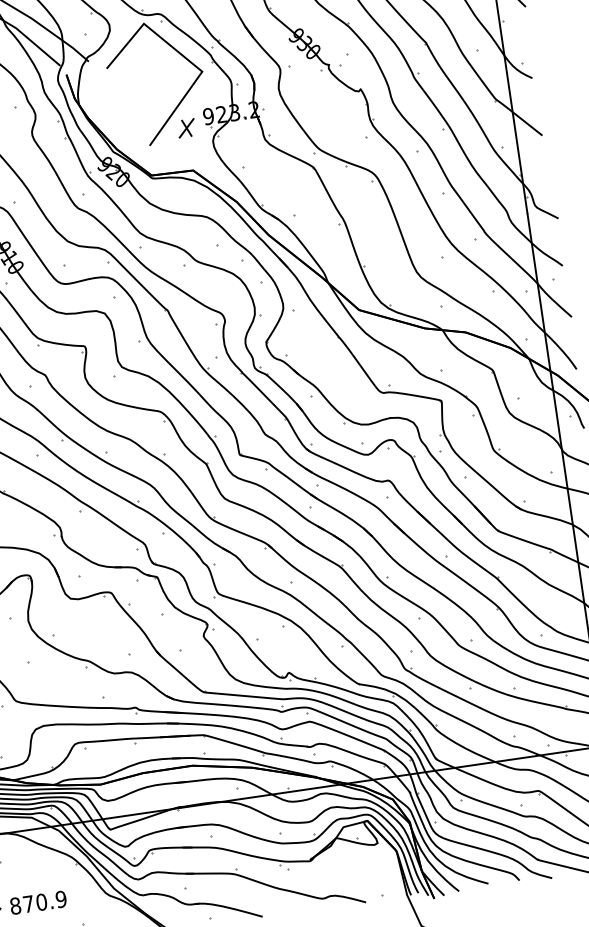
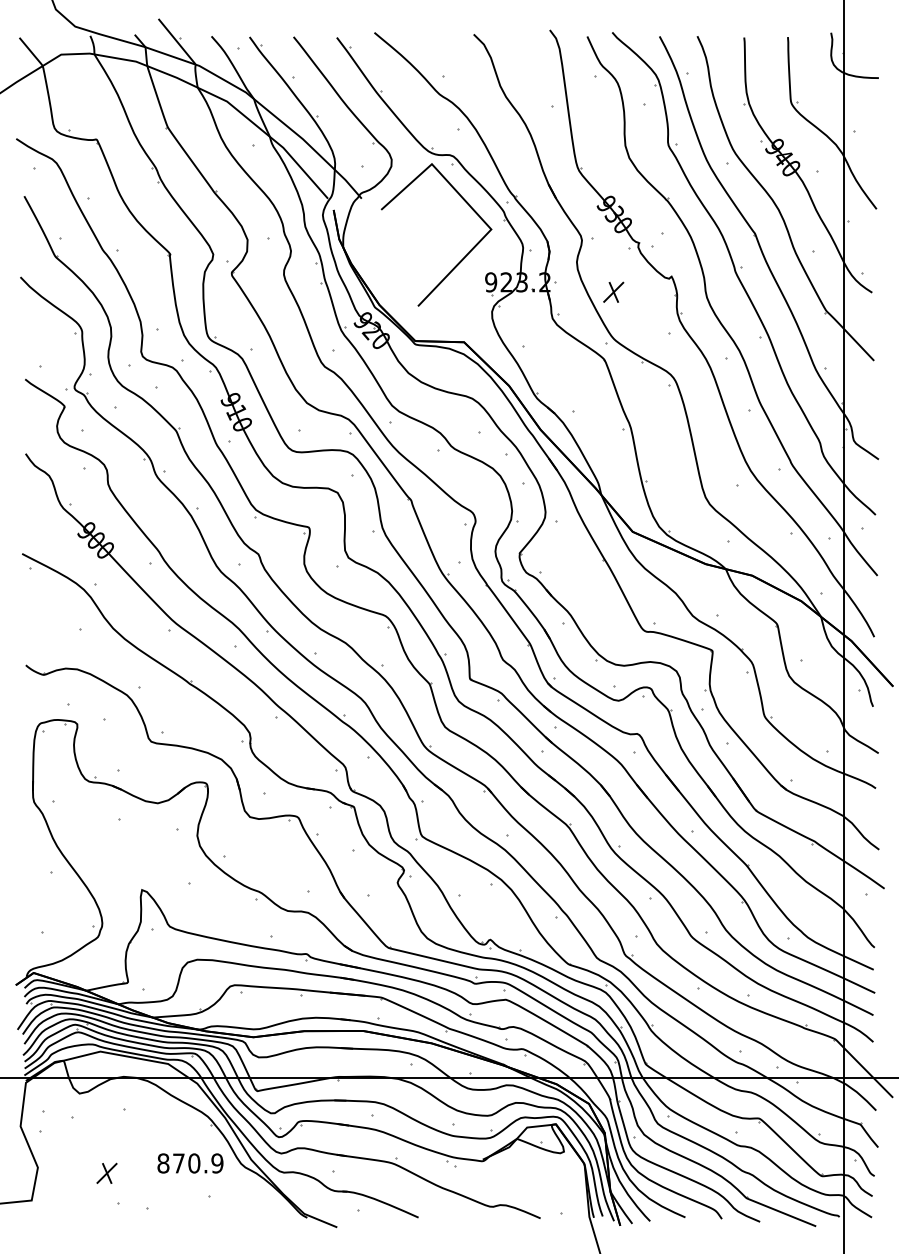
part: (186, 127) -> (613, 291), moved
text: (38, 902) -> (190, 1163), moved

